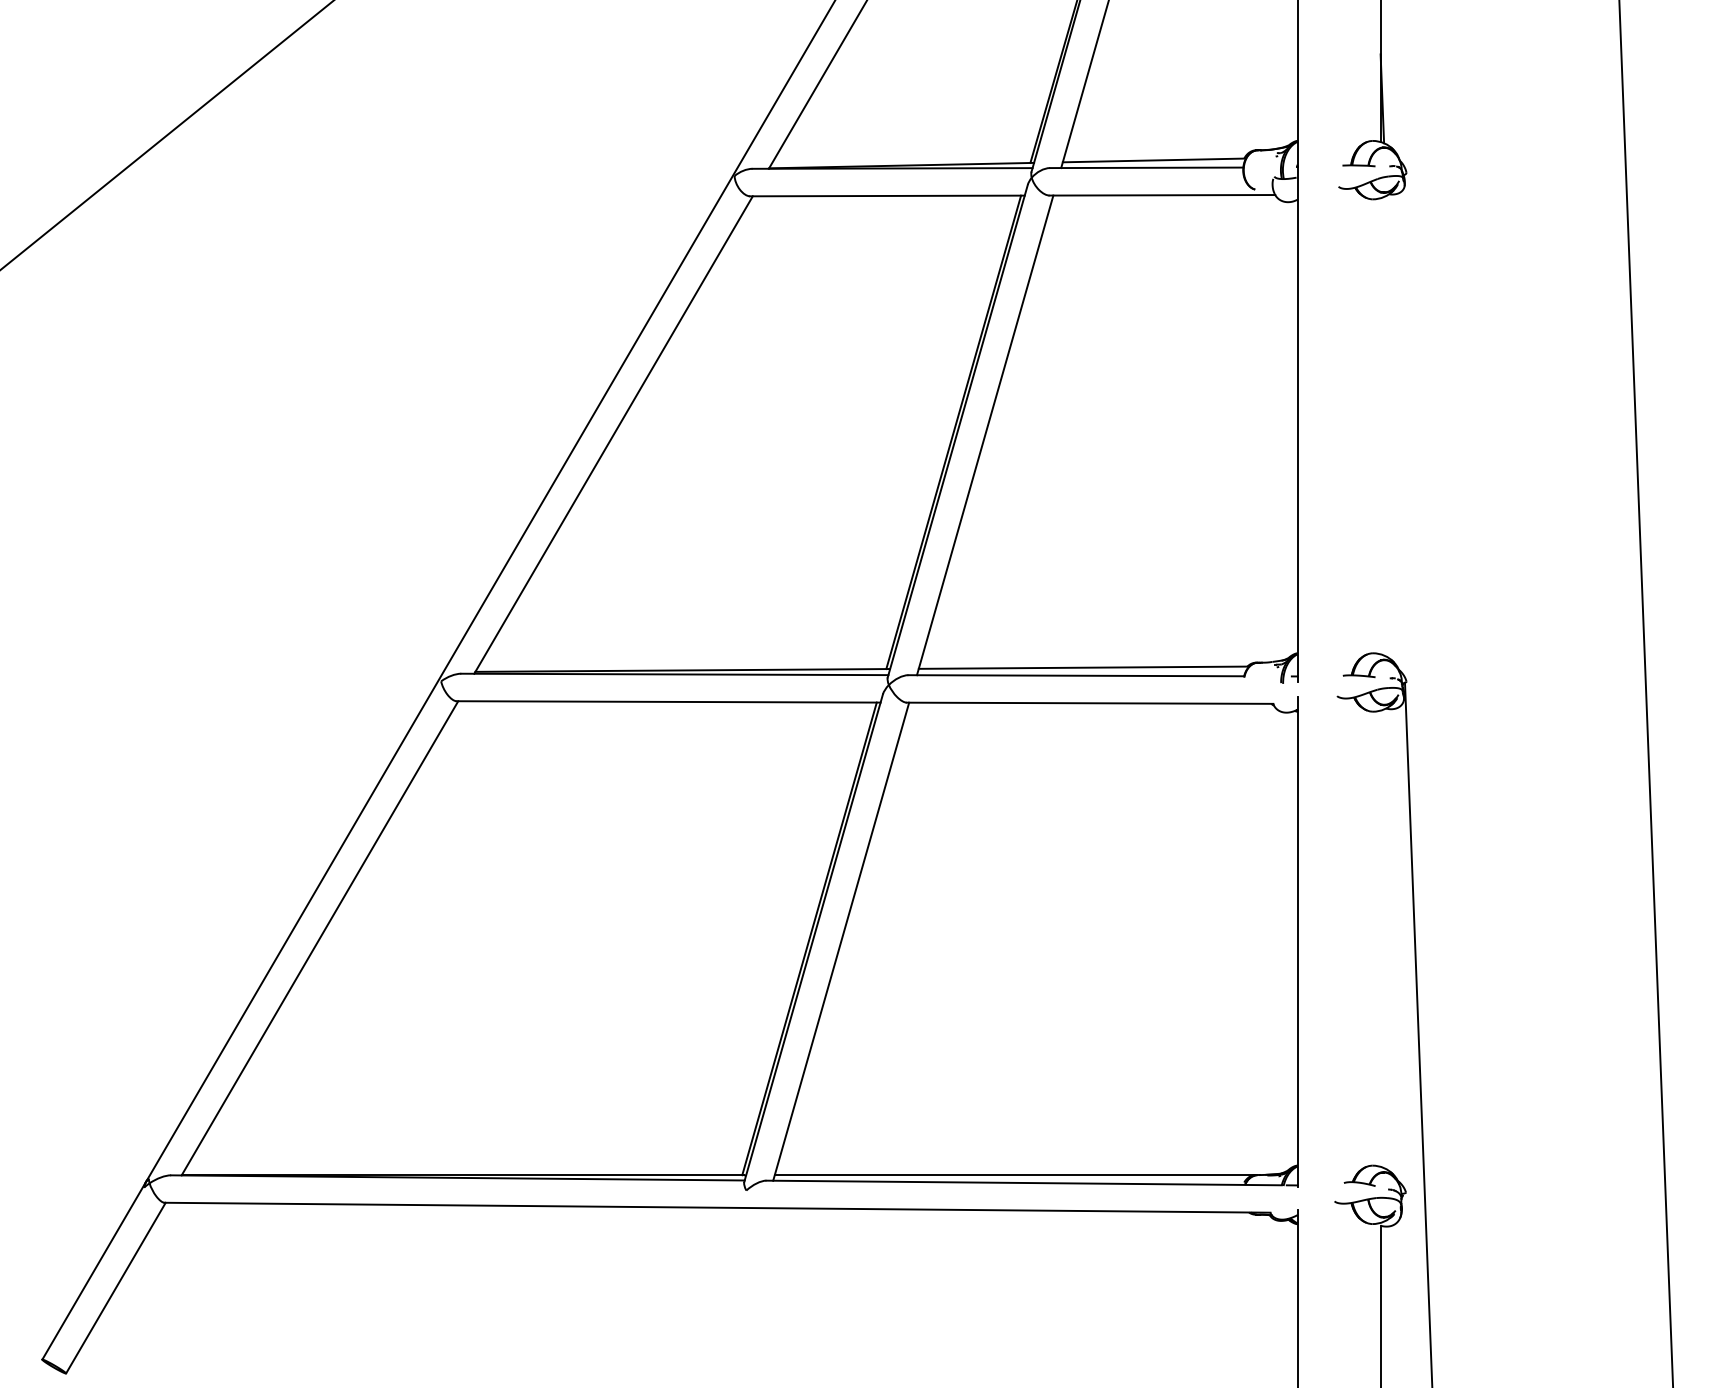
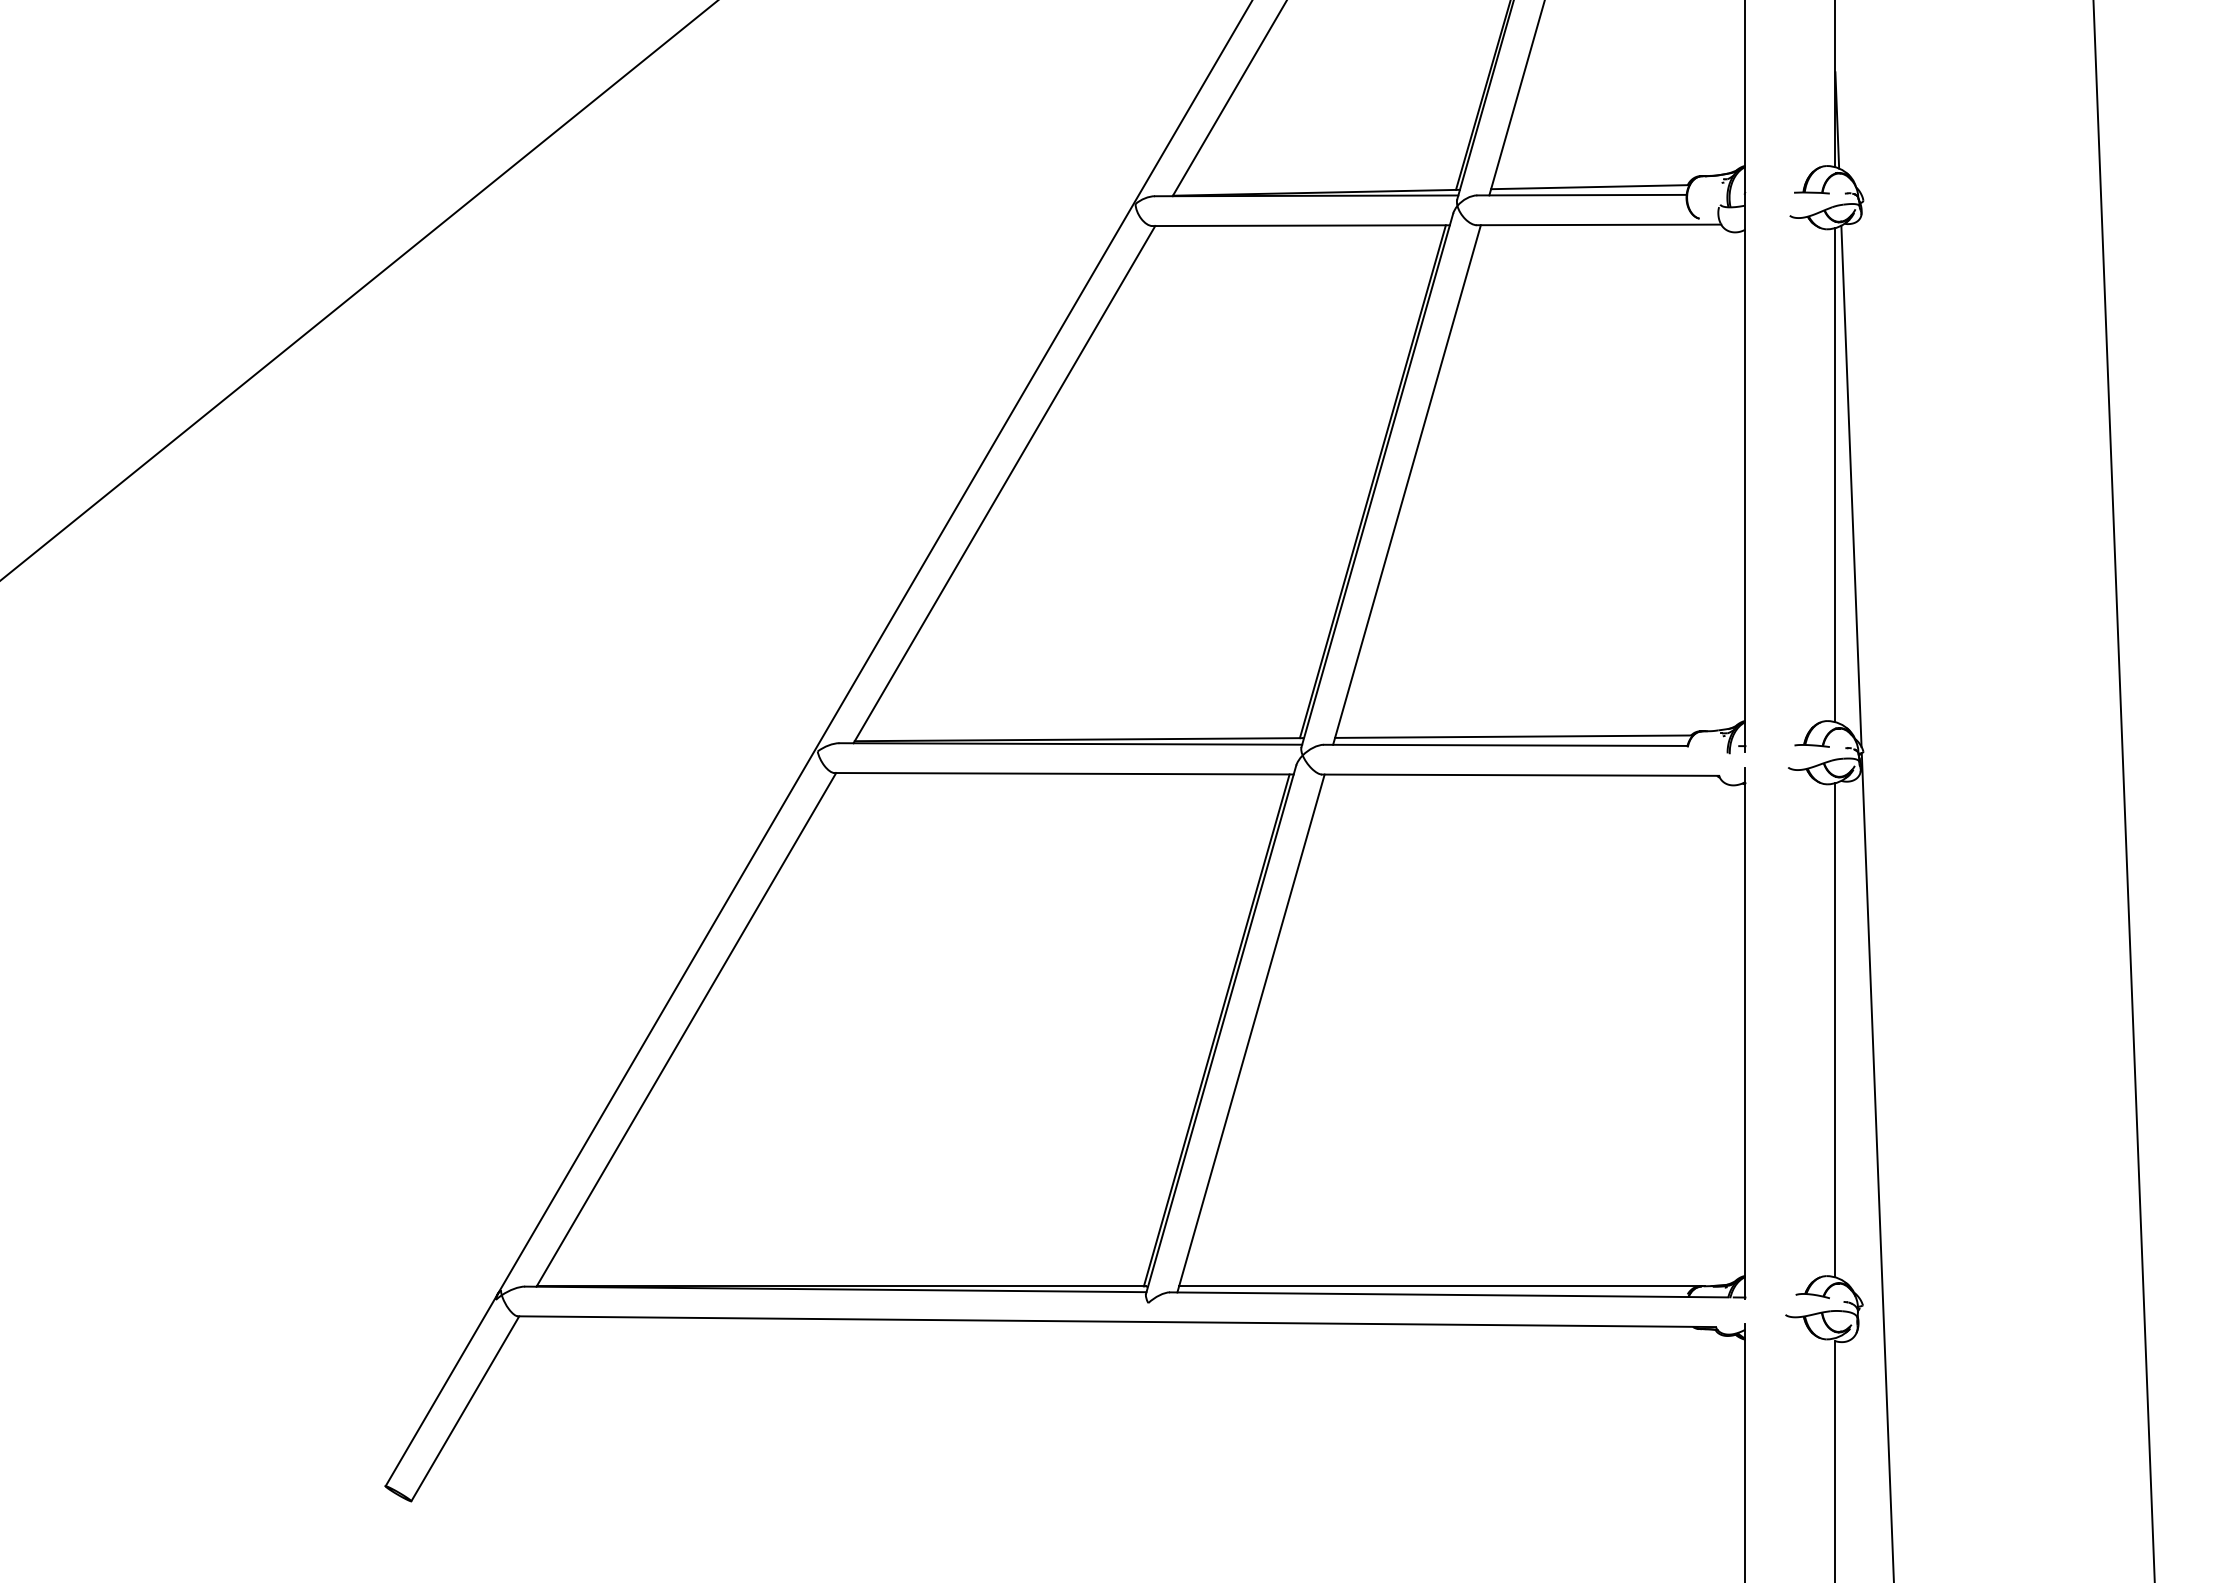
line: (1380, 426) -> (1835, 475), added
line: (1395, 436) -> (1851, 486), added
line: (1380, 938) -> (1835, 1030), added

